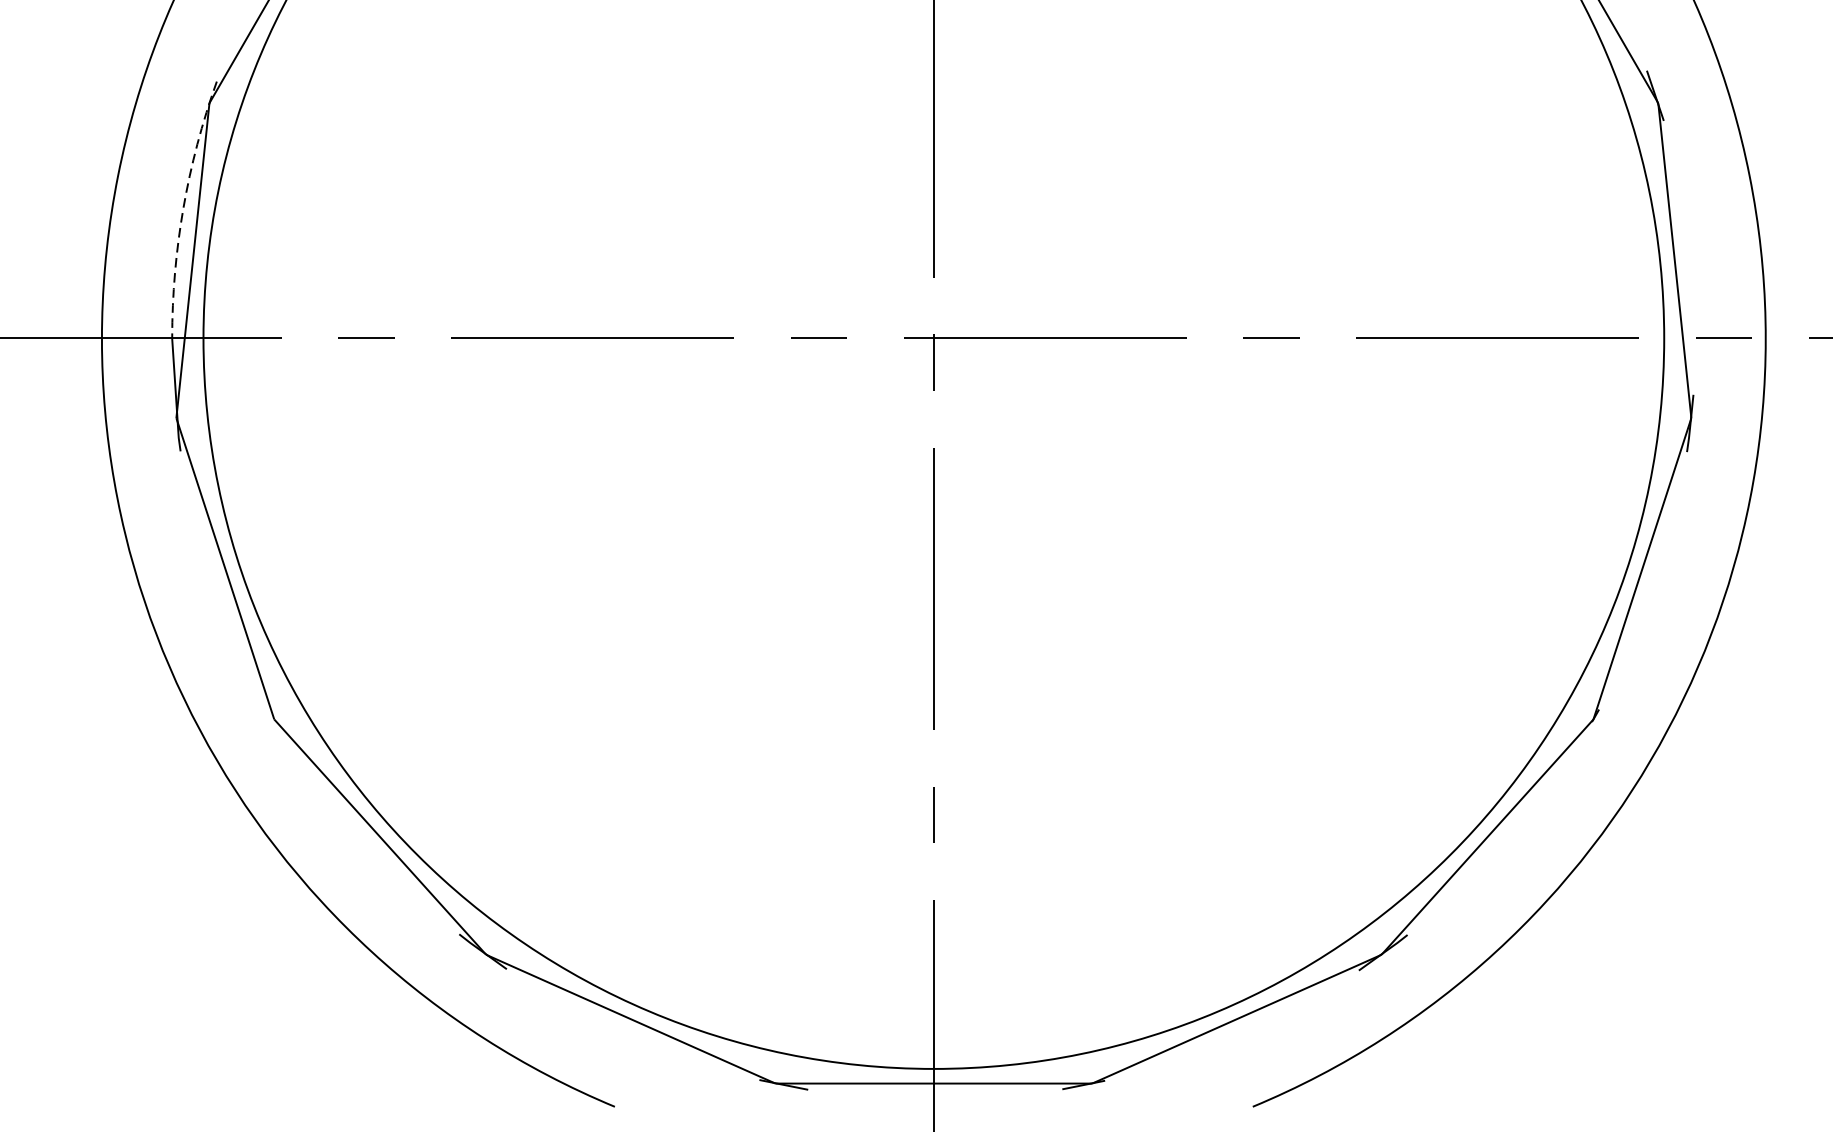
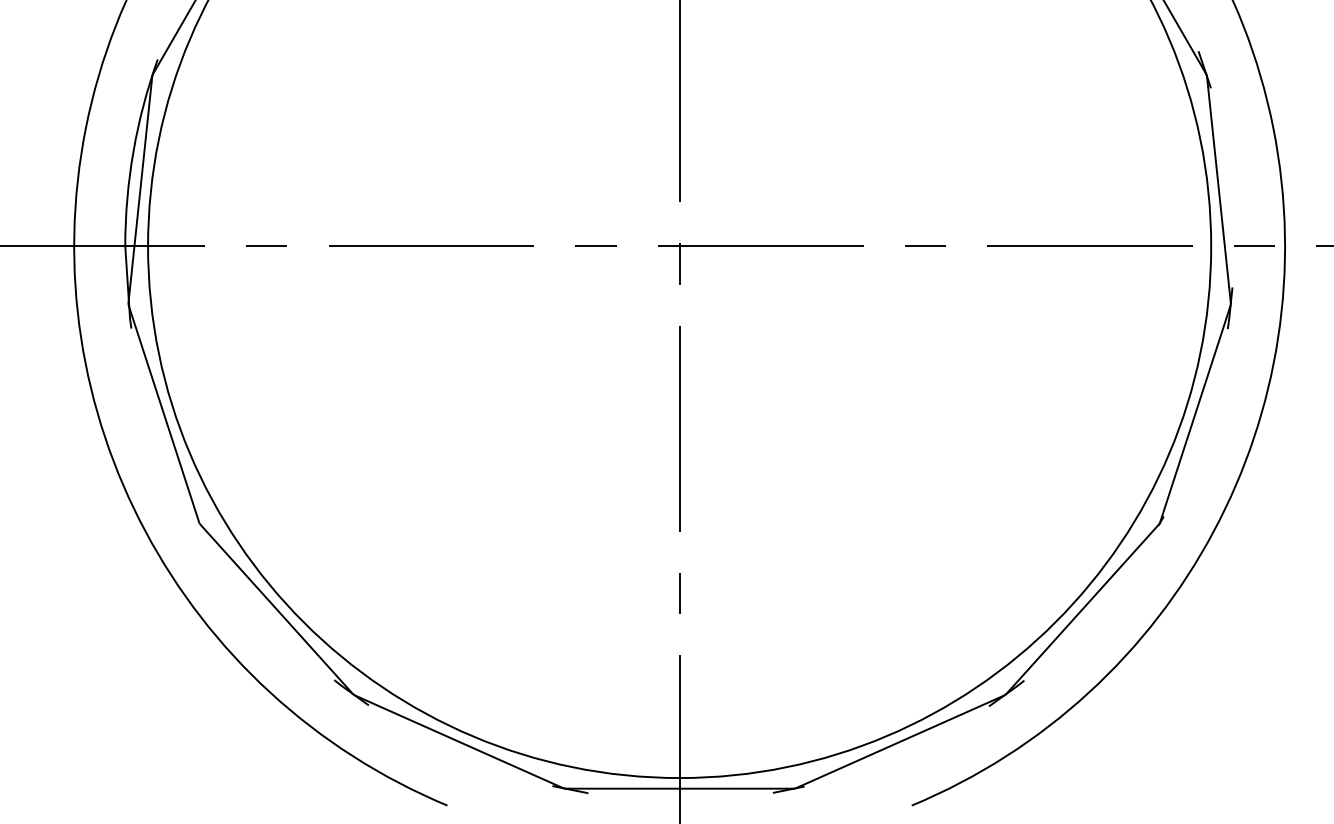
arc: (183, 208) -> (133, 151), dashed -> solid

